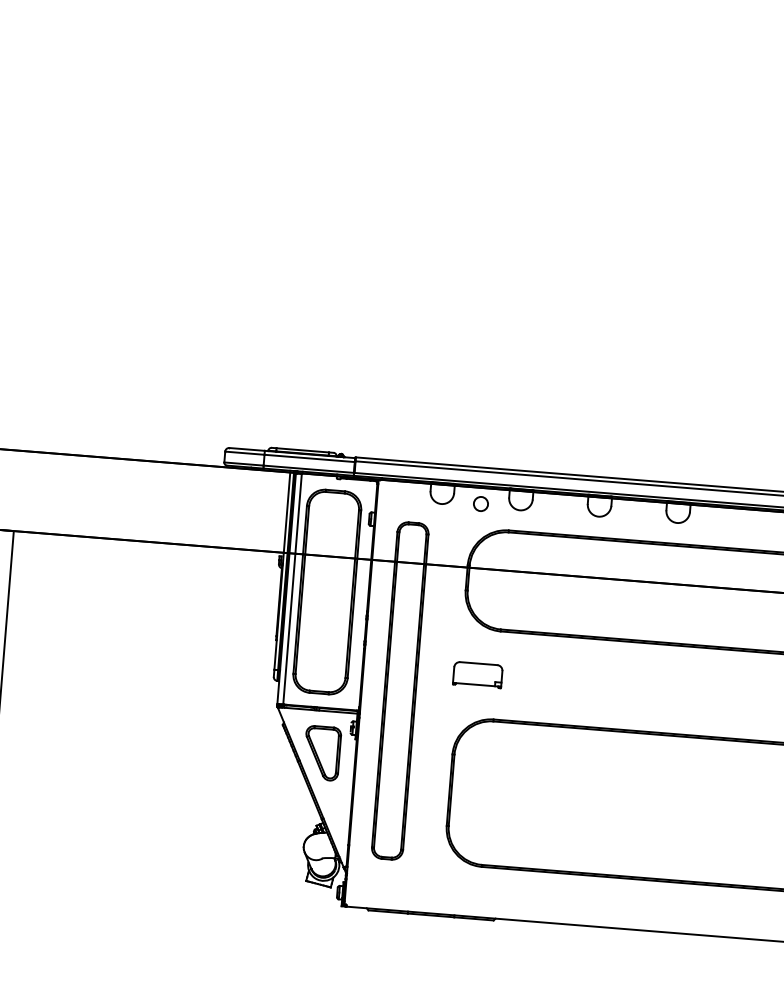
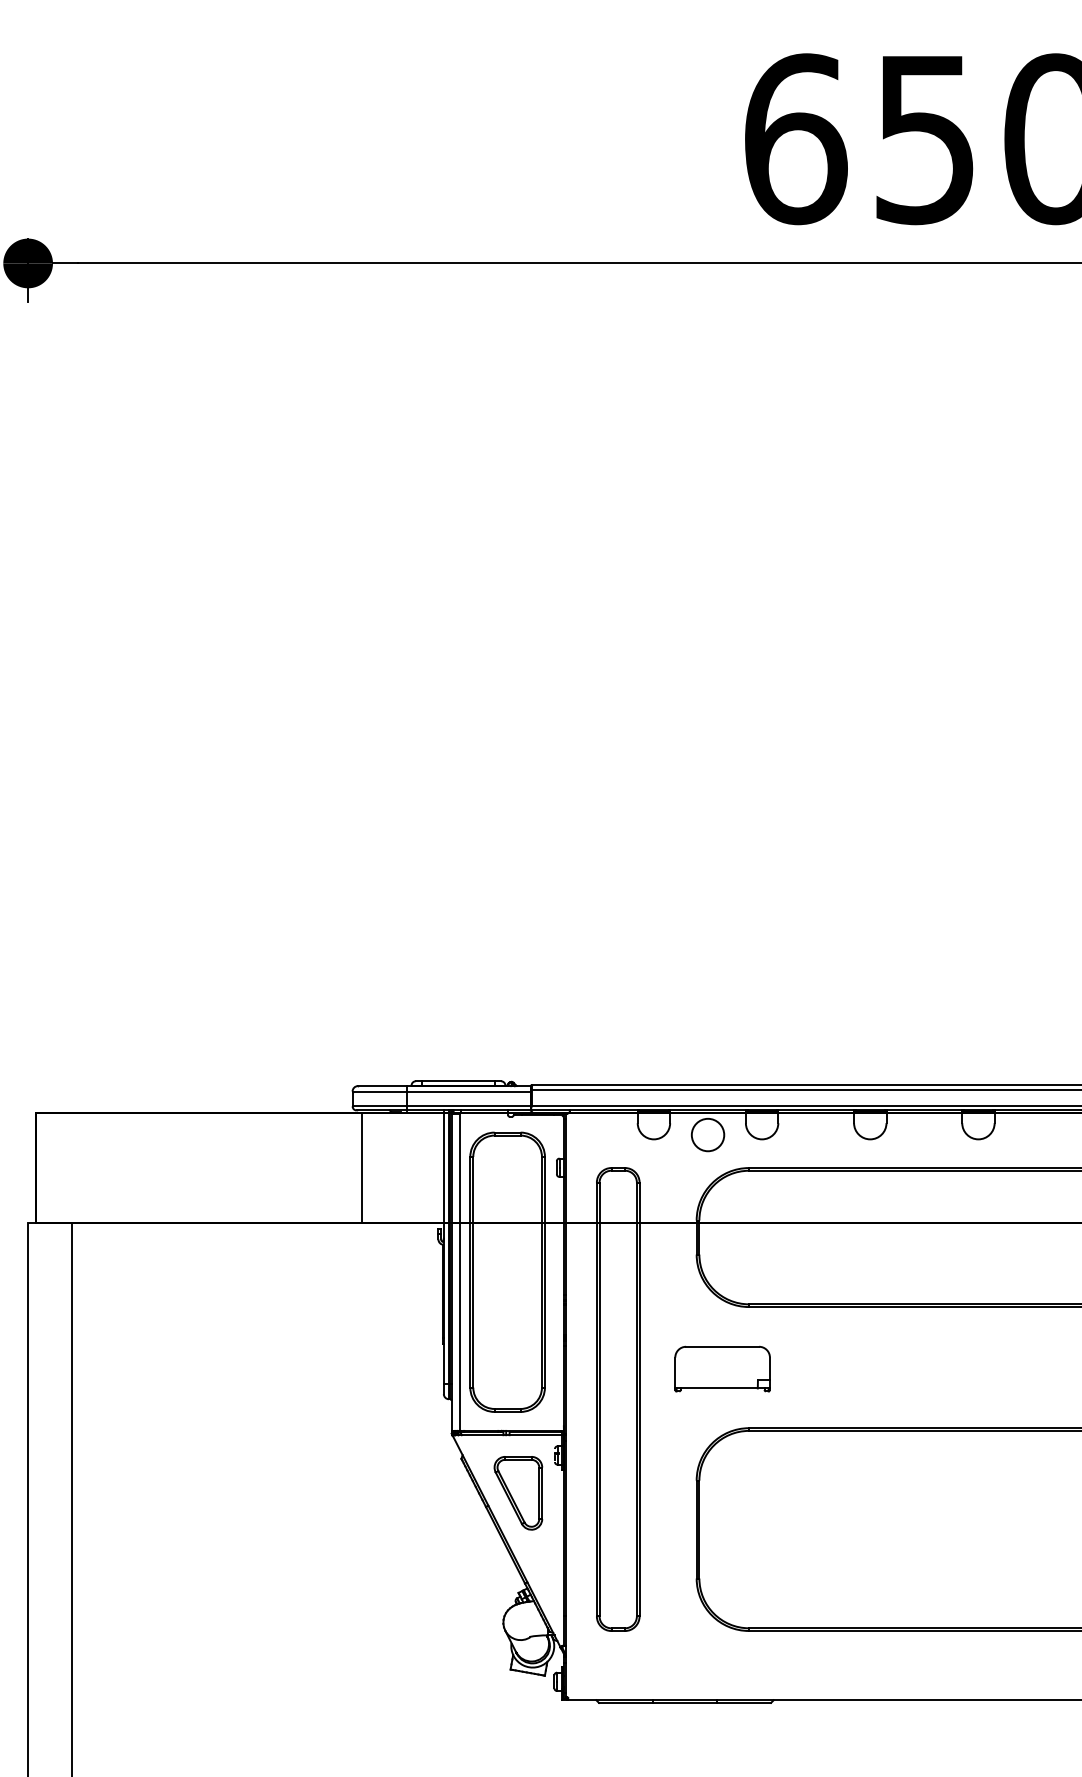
circle: (480, 503) -> (707, 1134), size x1.67
line: (227, 507) -> (362, 1167), added
part: (477, 674) -> (722, 1368), size x1.43

